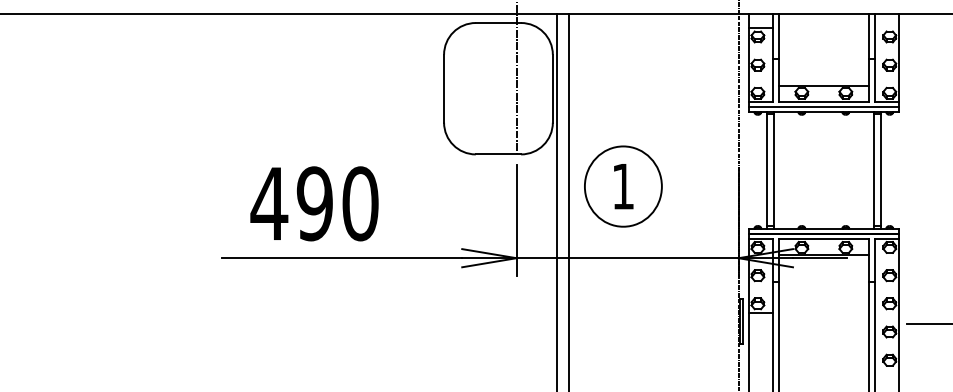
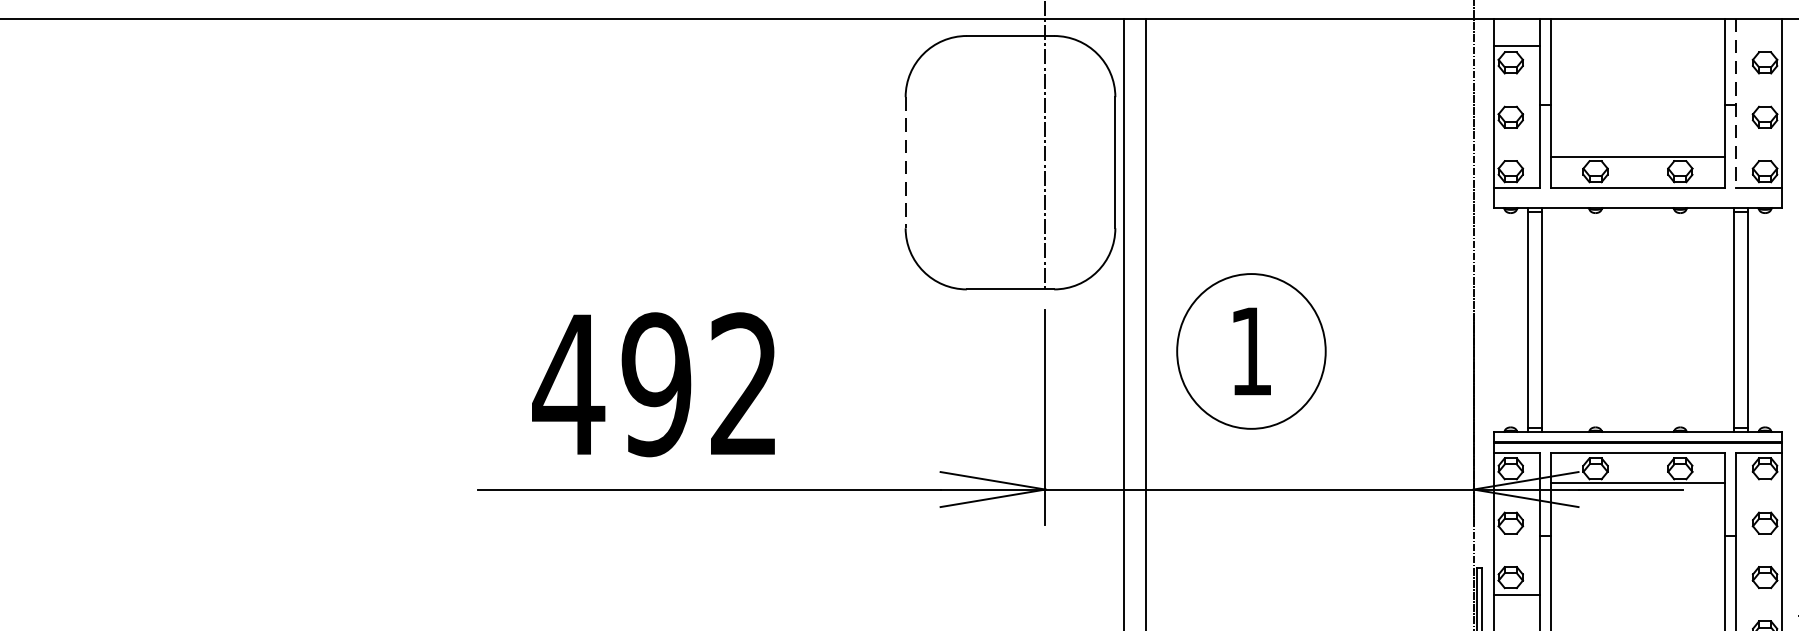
line: (874, 57) -> (1735, 102), solid -> dashed
line: (444, 88) -> (906, 162), solid -> dashed
line: (823, 106) -> (1637, 196), removed
text: (360, 203) -> (744, 384), 490 -> 492

